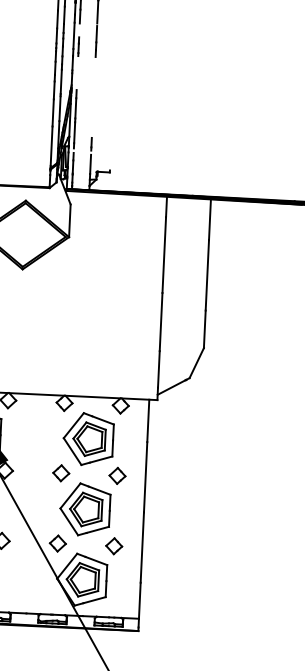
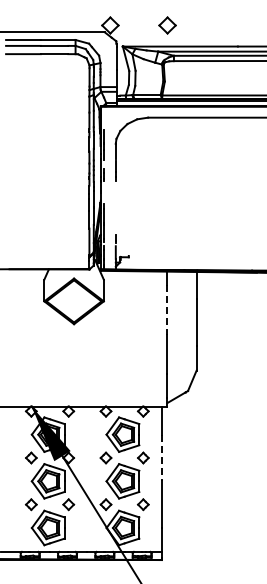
line: (164, 255) -> (167, 310), solid -> dashed
line: (146, 478) -> (162, 458), solid -> dashed

